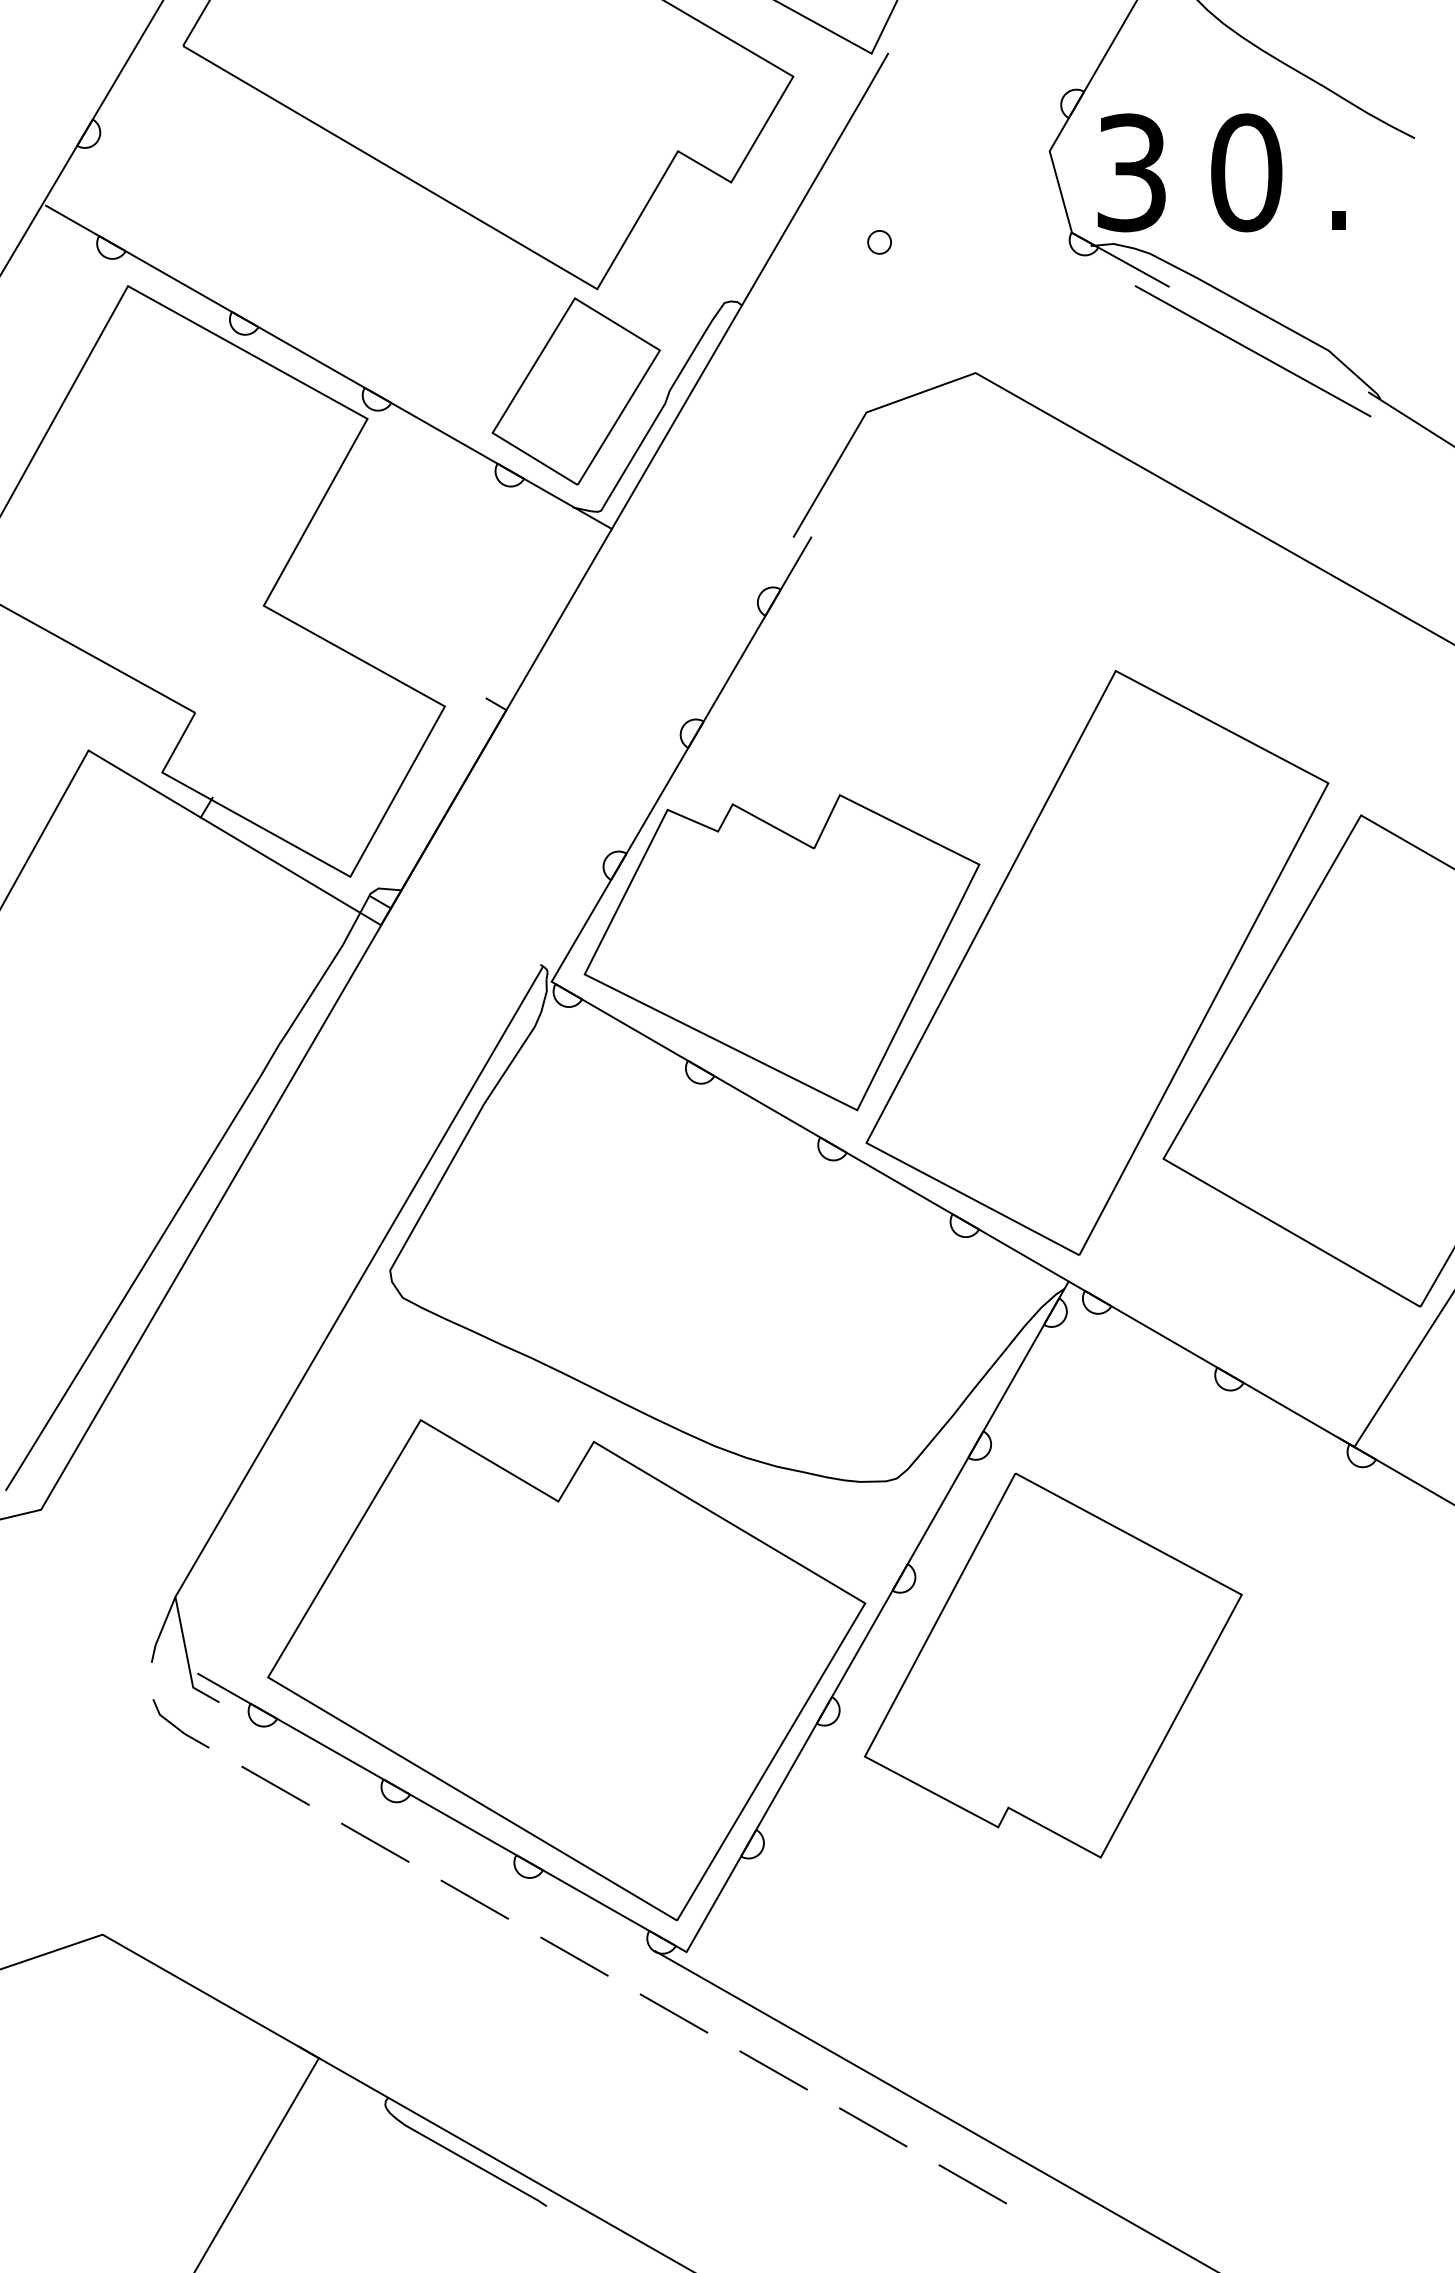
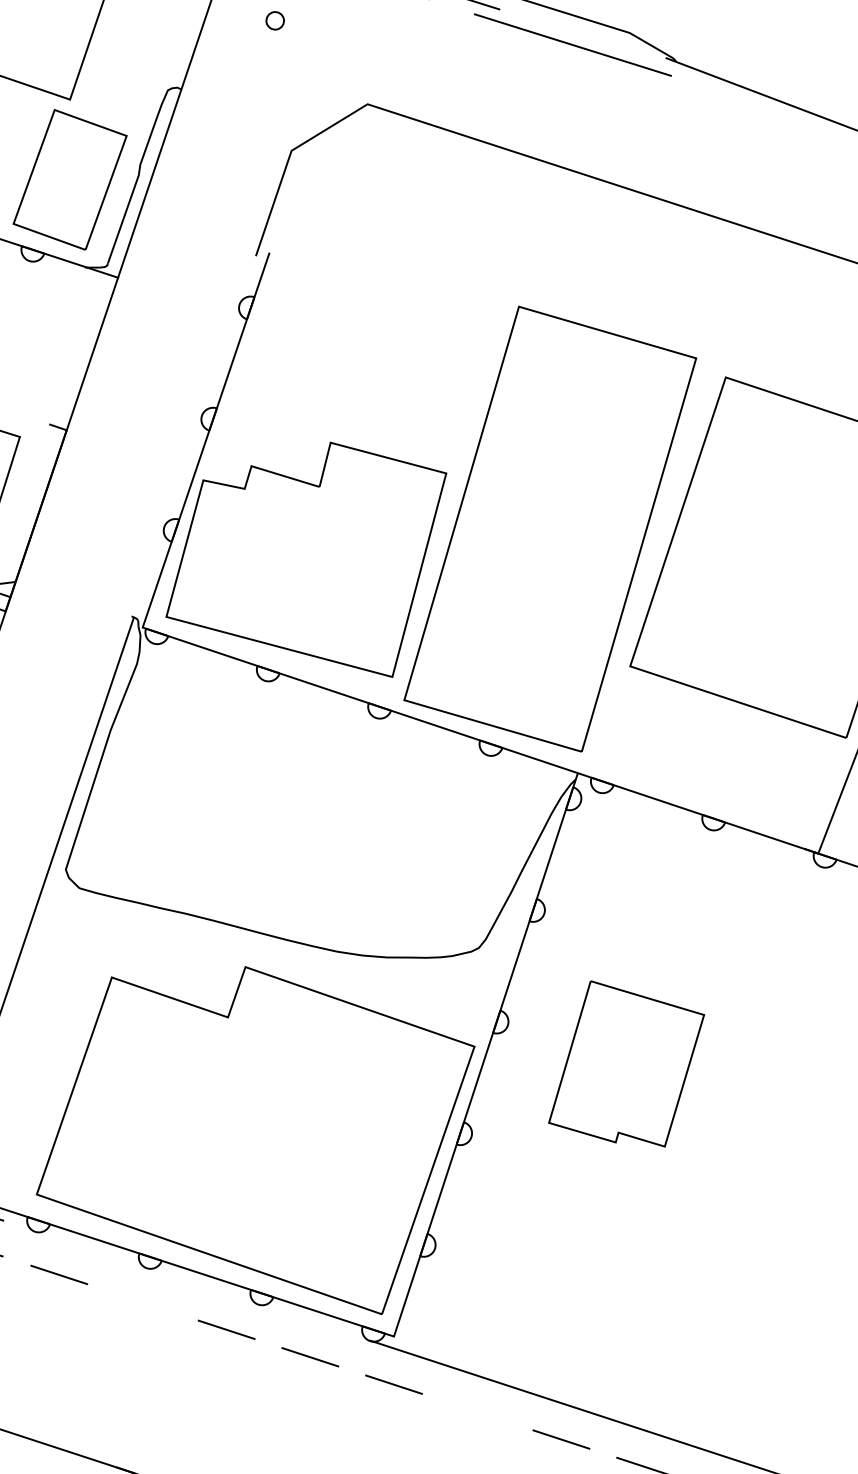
part: (1053, 1665) -> (625, 1064), size x0.6
line: (375, 1842) -> (143, 1302), removed
line: (773, 2070) -> (477, 1412), removed

